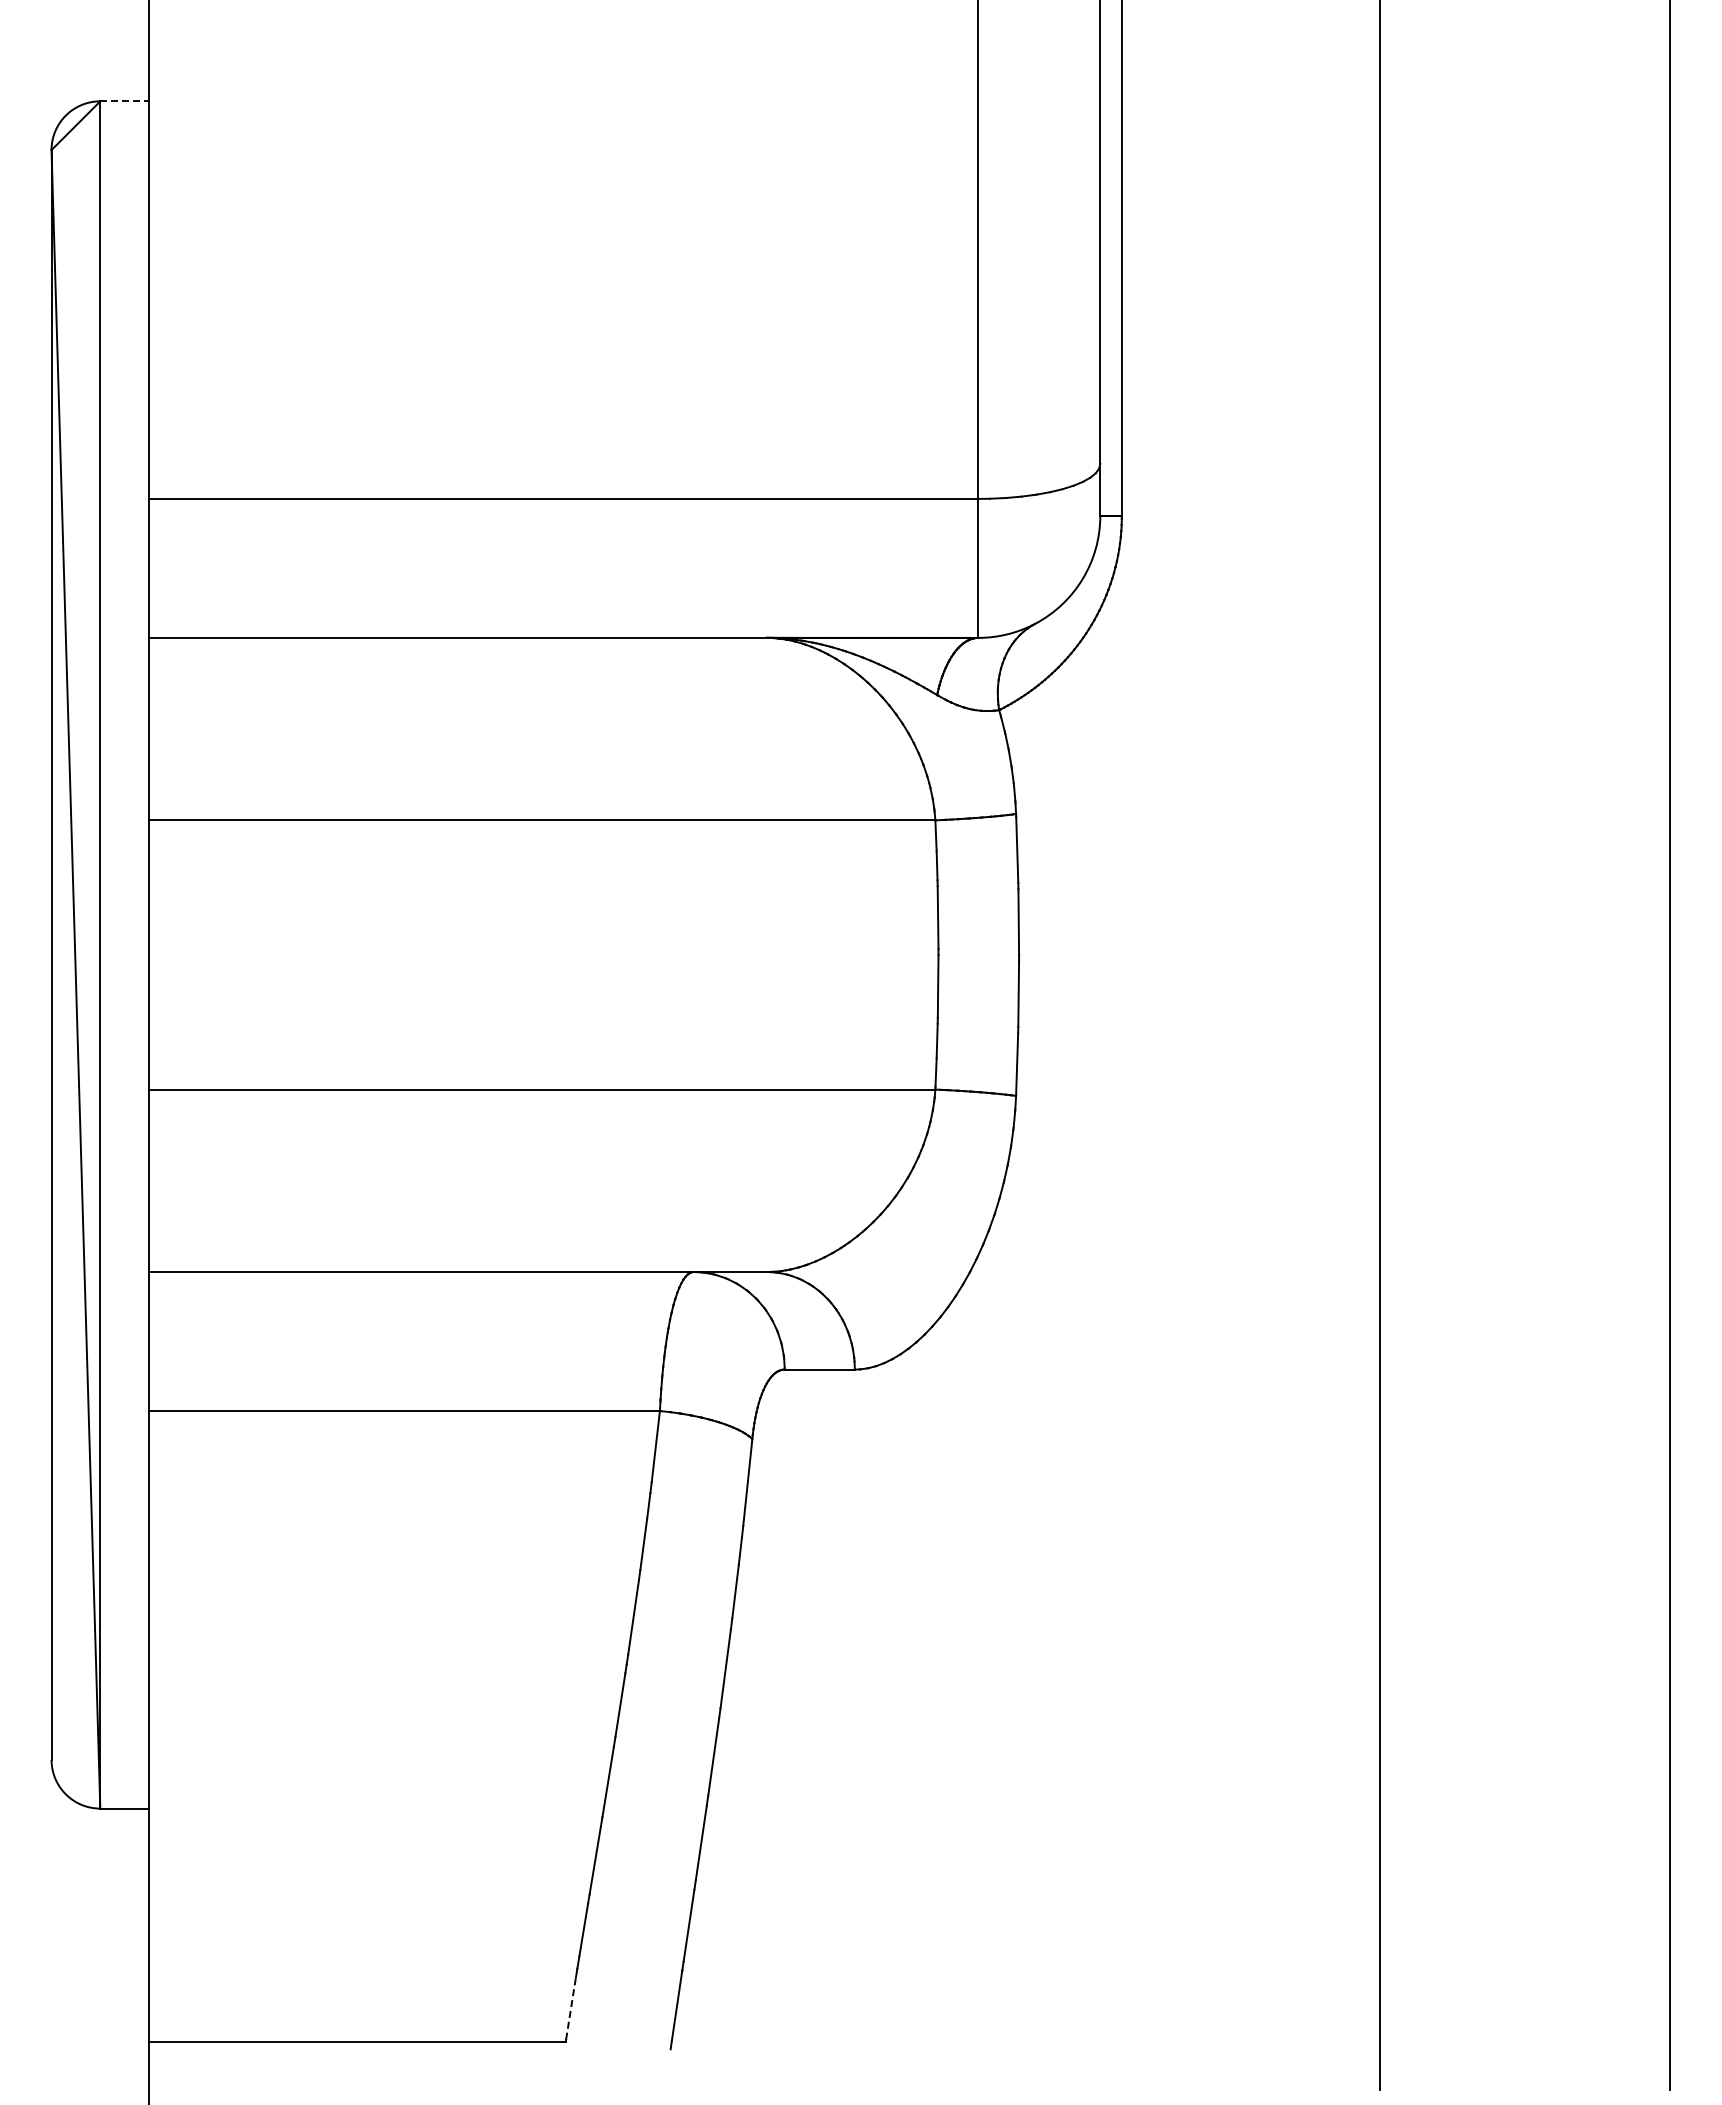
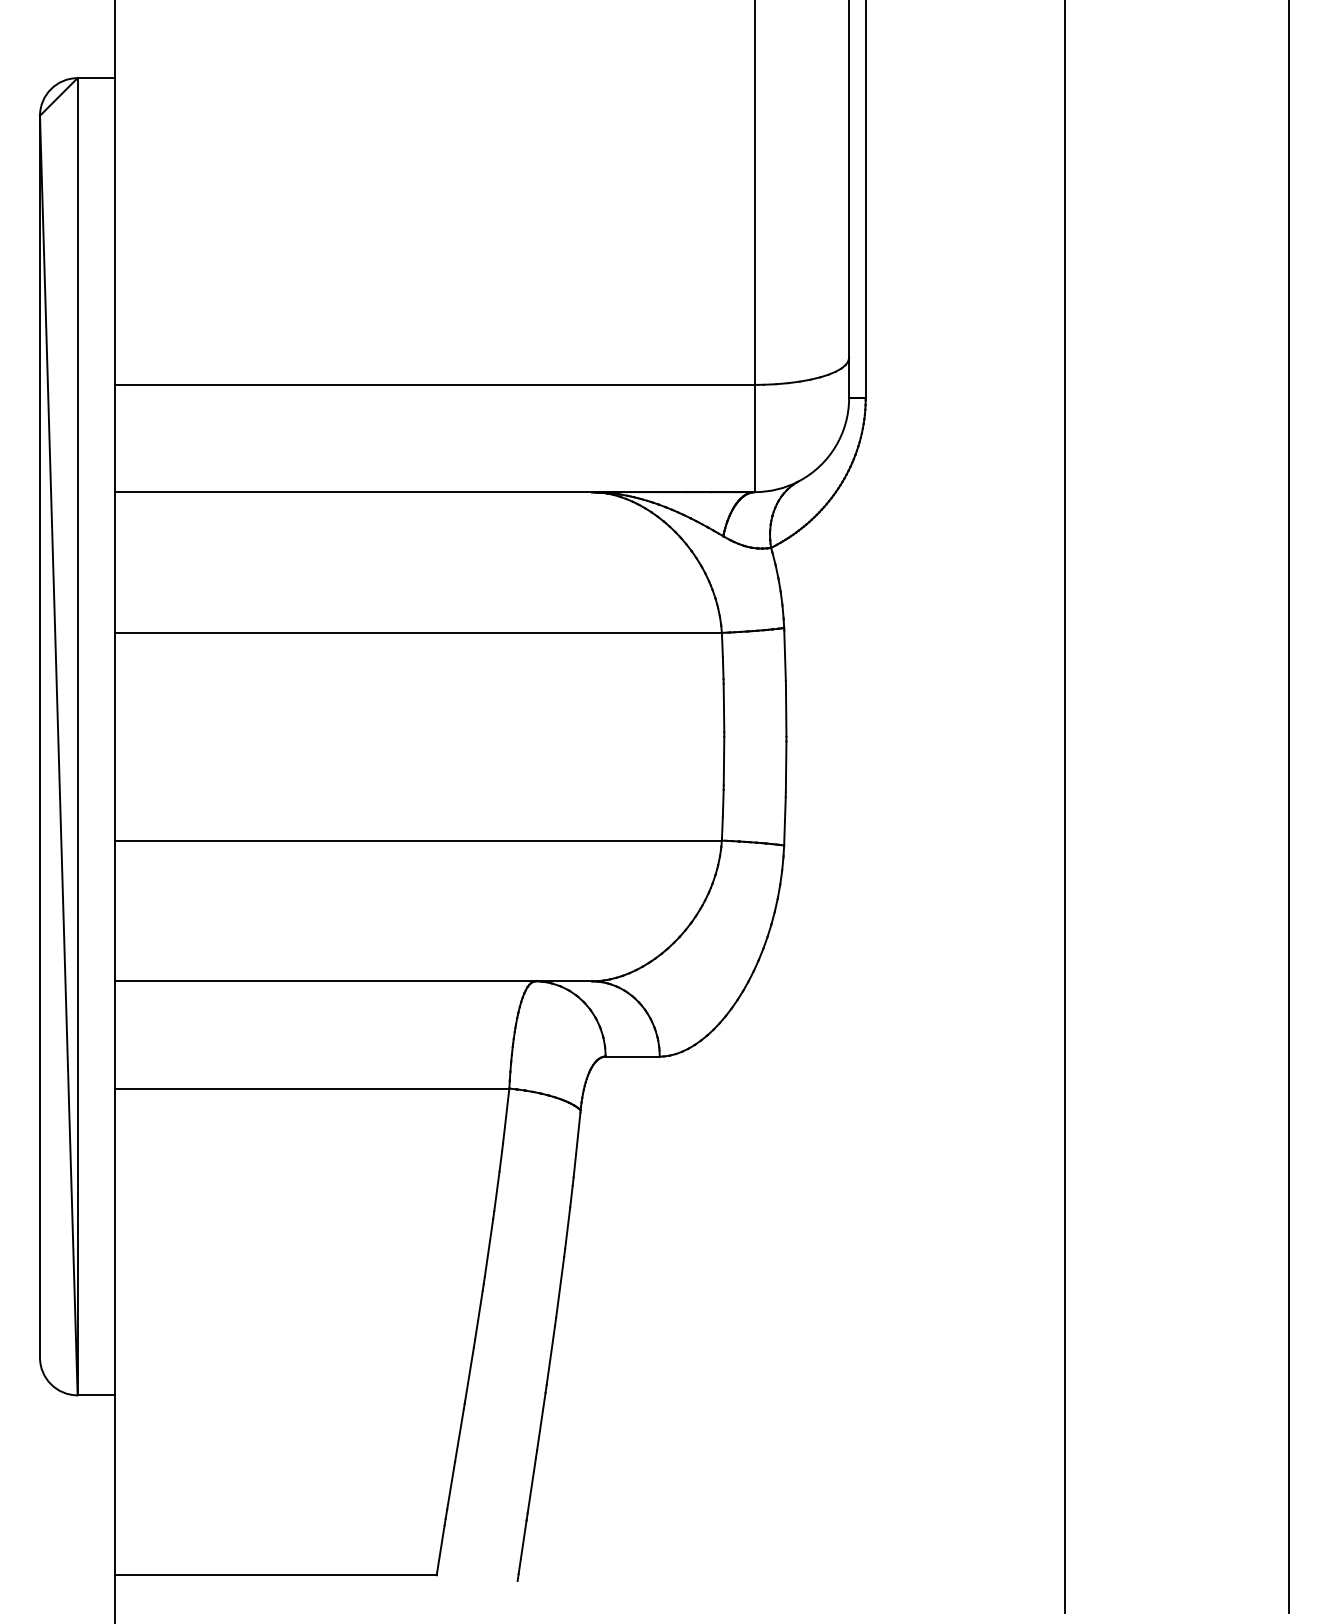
line: (125, 101) -> (97, 78), dashed -> solid
line: (571, 2008) -> (441, 1549), dashed -> solid

